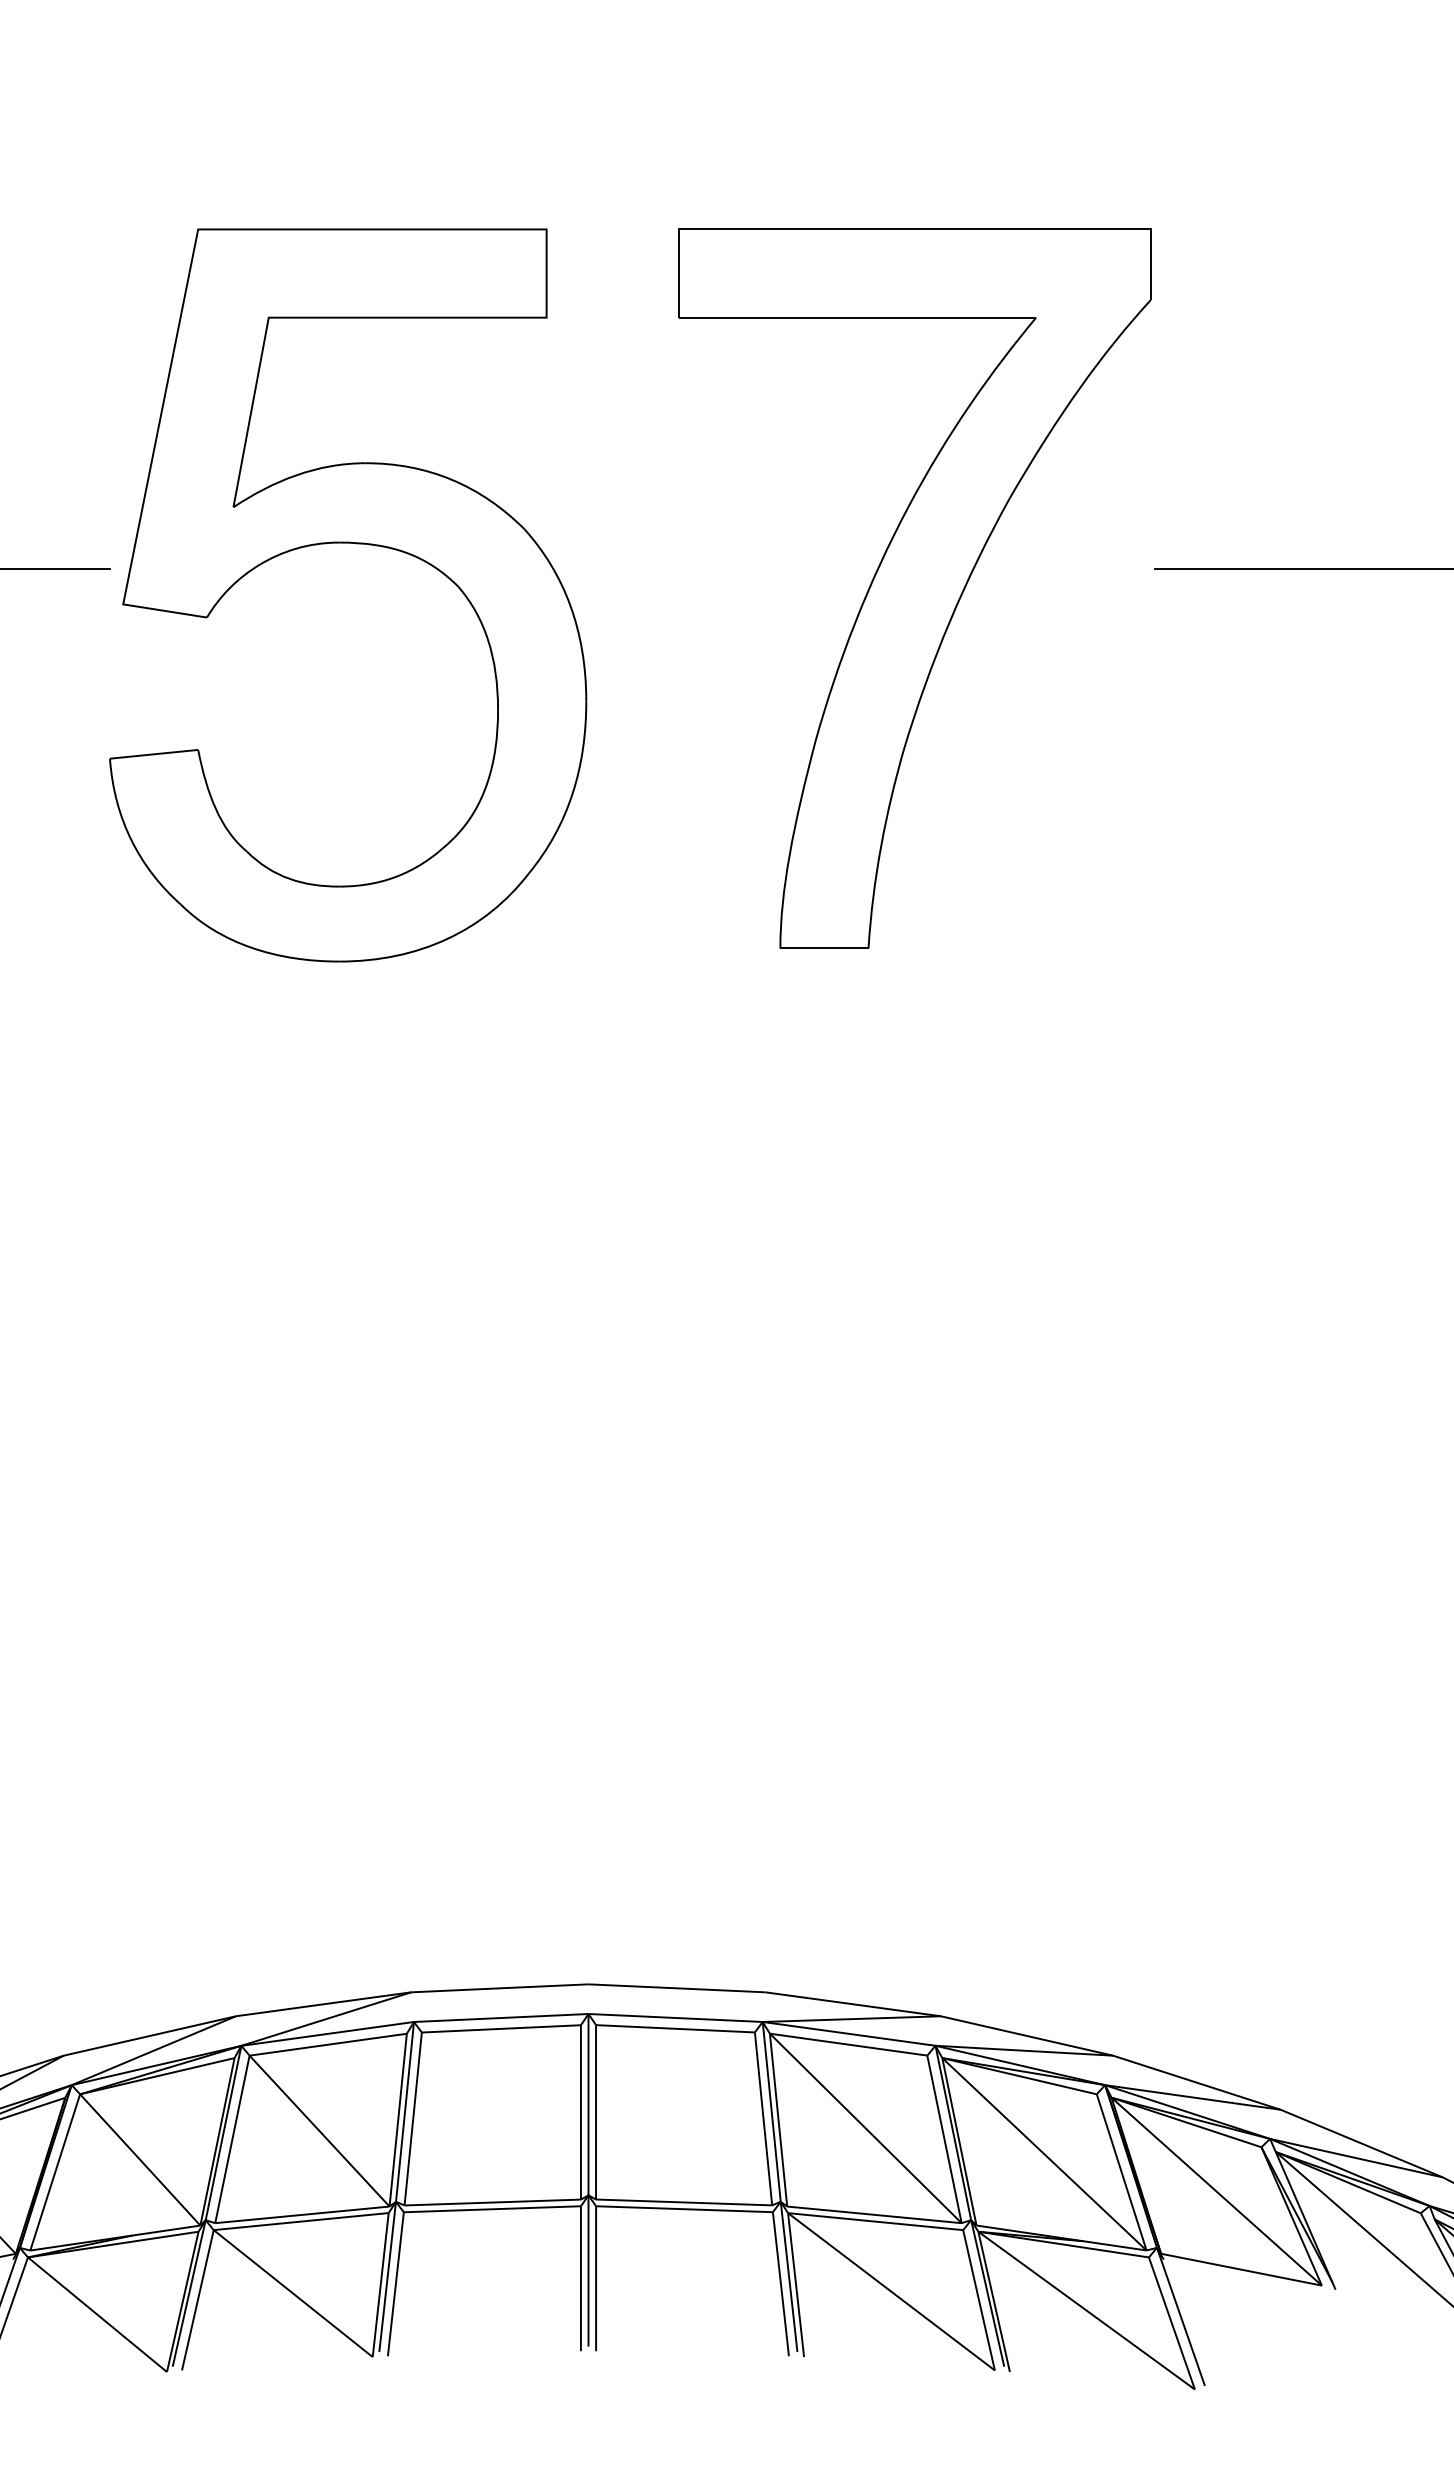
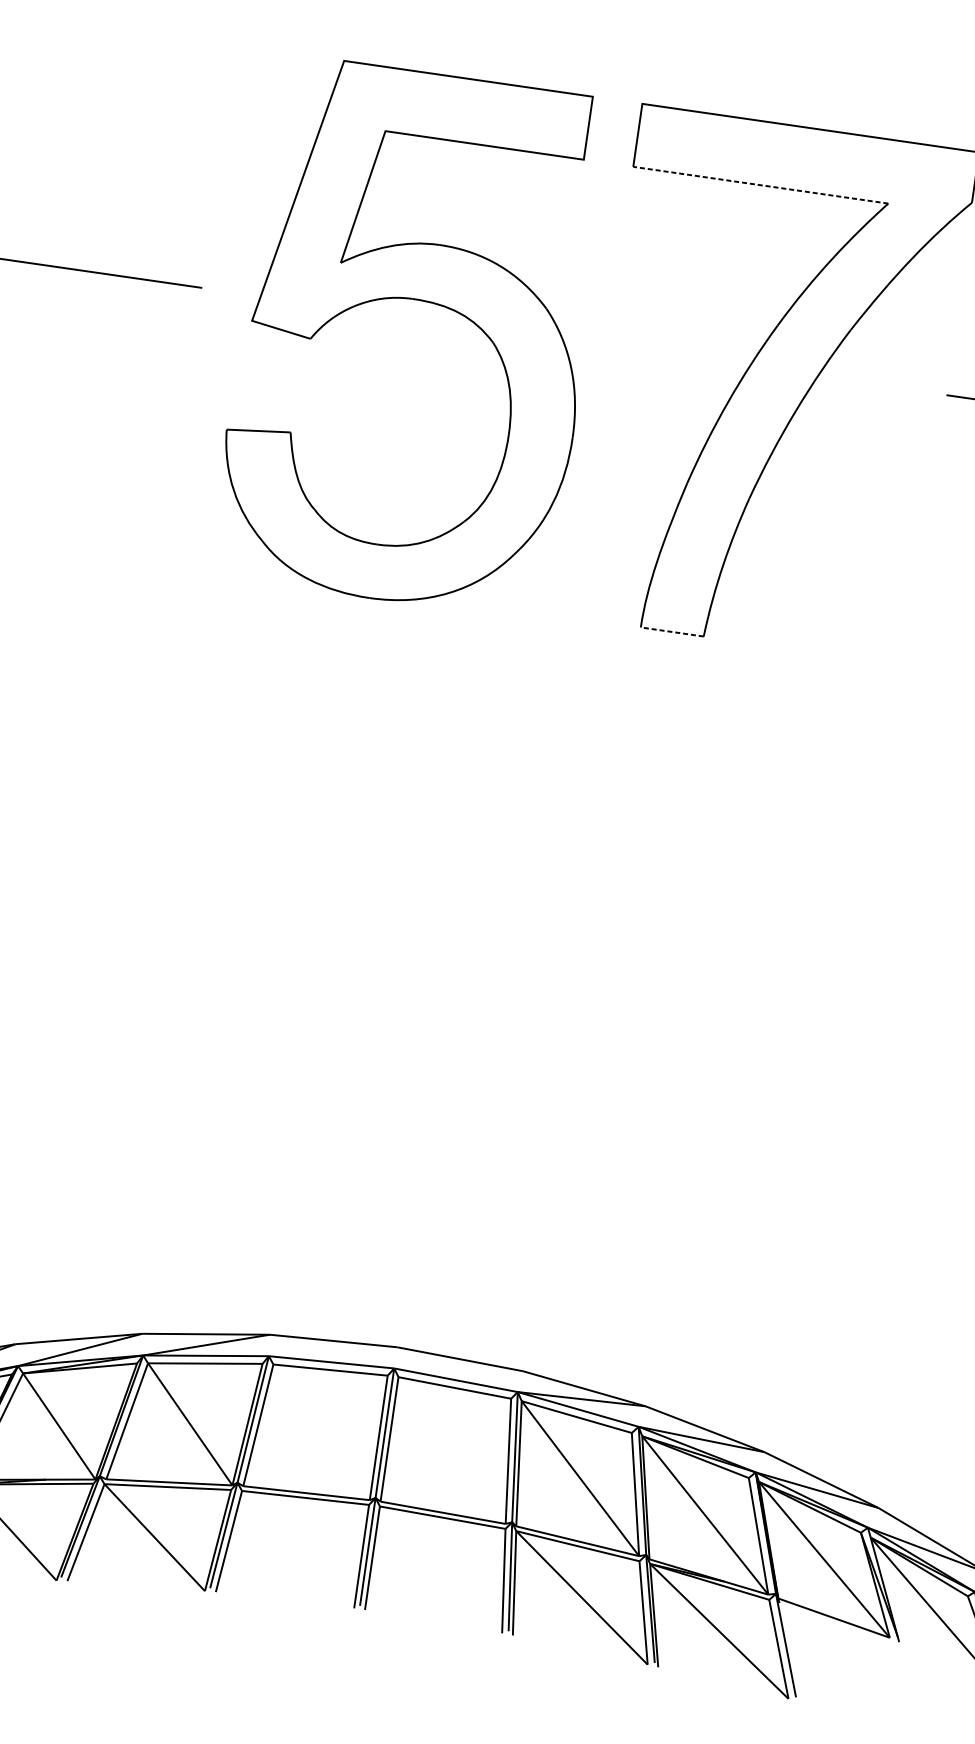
line: (857, 317) -> (760, 185), solid -> dashed
part: (356, 544) -> (424, 302), moved
line: (823, 948) -> (671, 632), solid -> dashed

